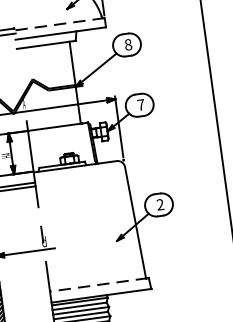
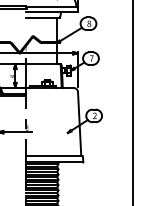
line: (60, 25) -> (52, 7), dashed -> solid
line: (99, 285) -> (54, 156), dashed -> solid

